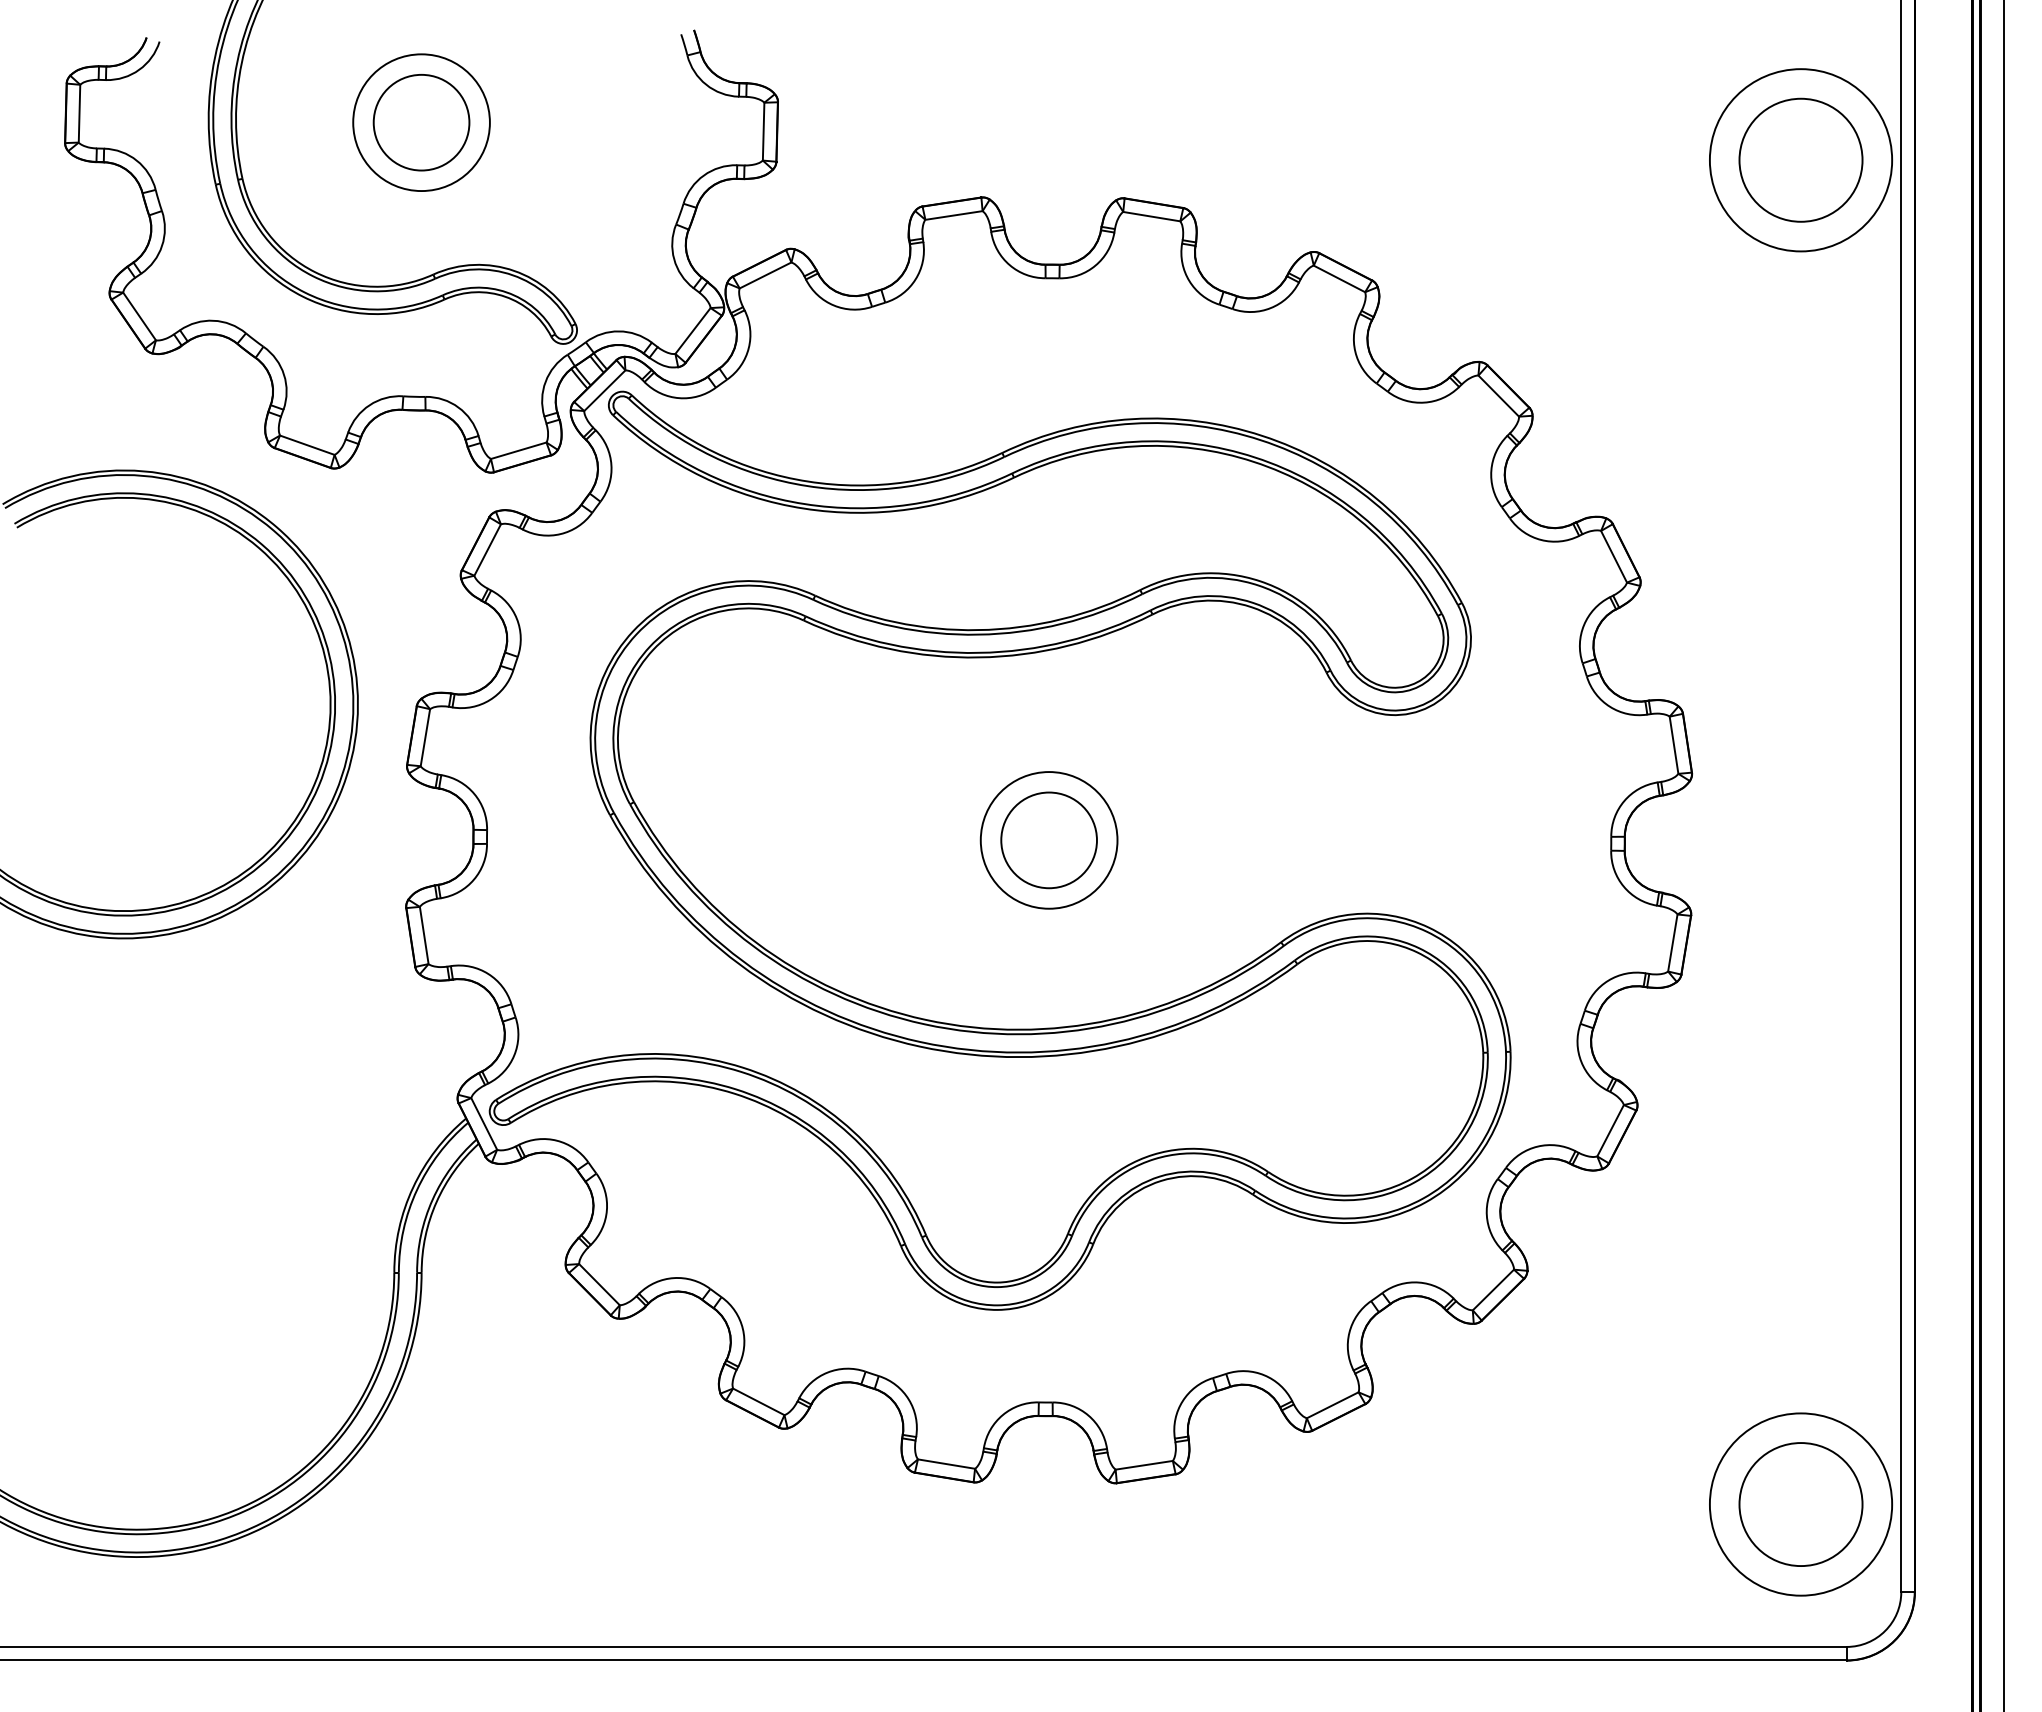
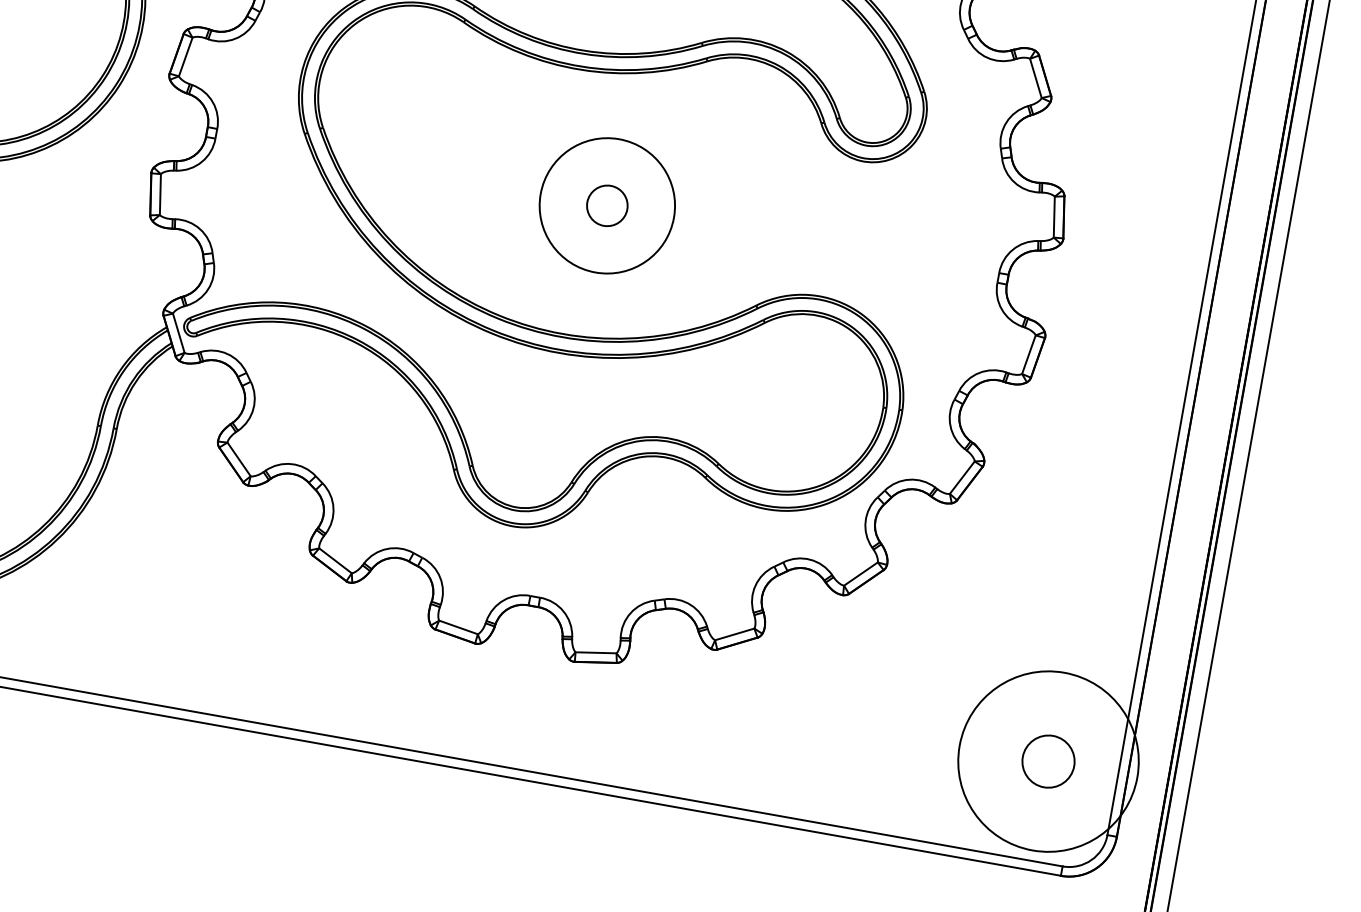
circle: (1048, 840) -> (606, 205), size x0.6
circle: (1048, 840) -> (606, 205), size x1.4
circle: (1800, 1504) -> (1048, 761), size x0.6
circle: (1800, 1504) -> (1048, 761), size x1.4

